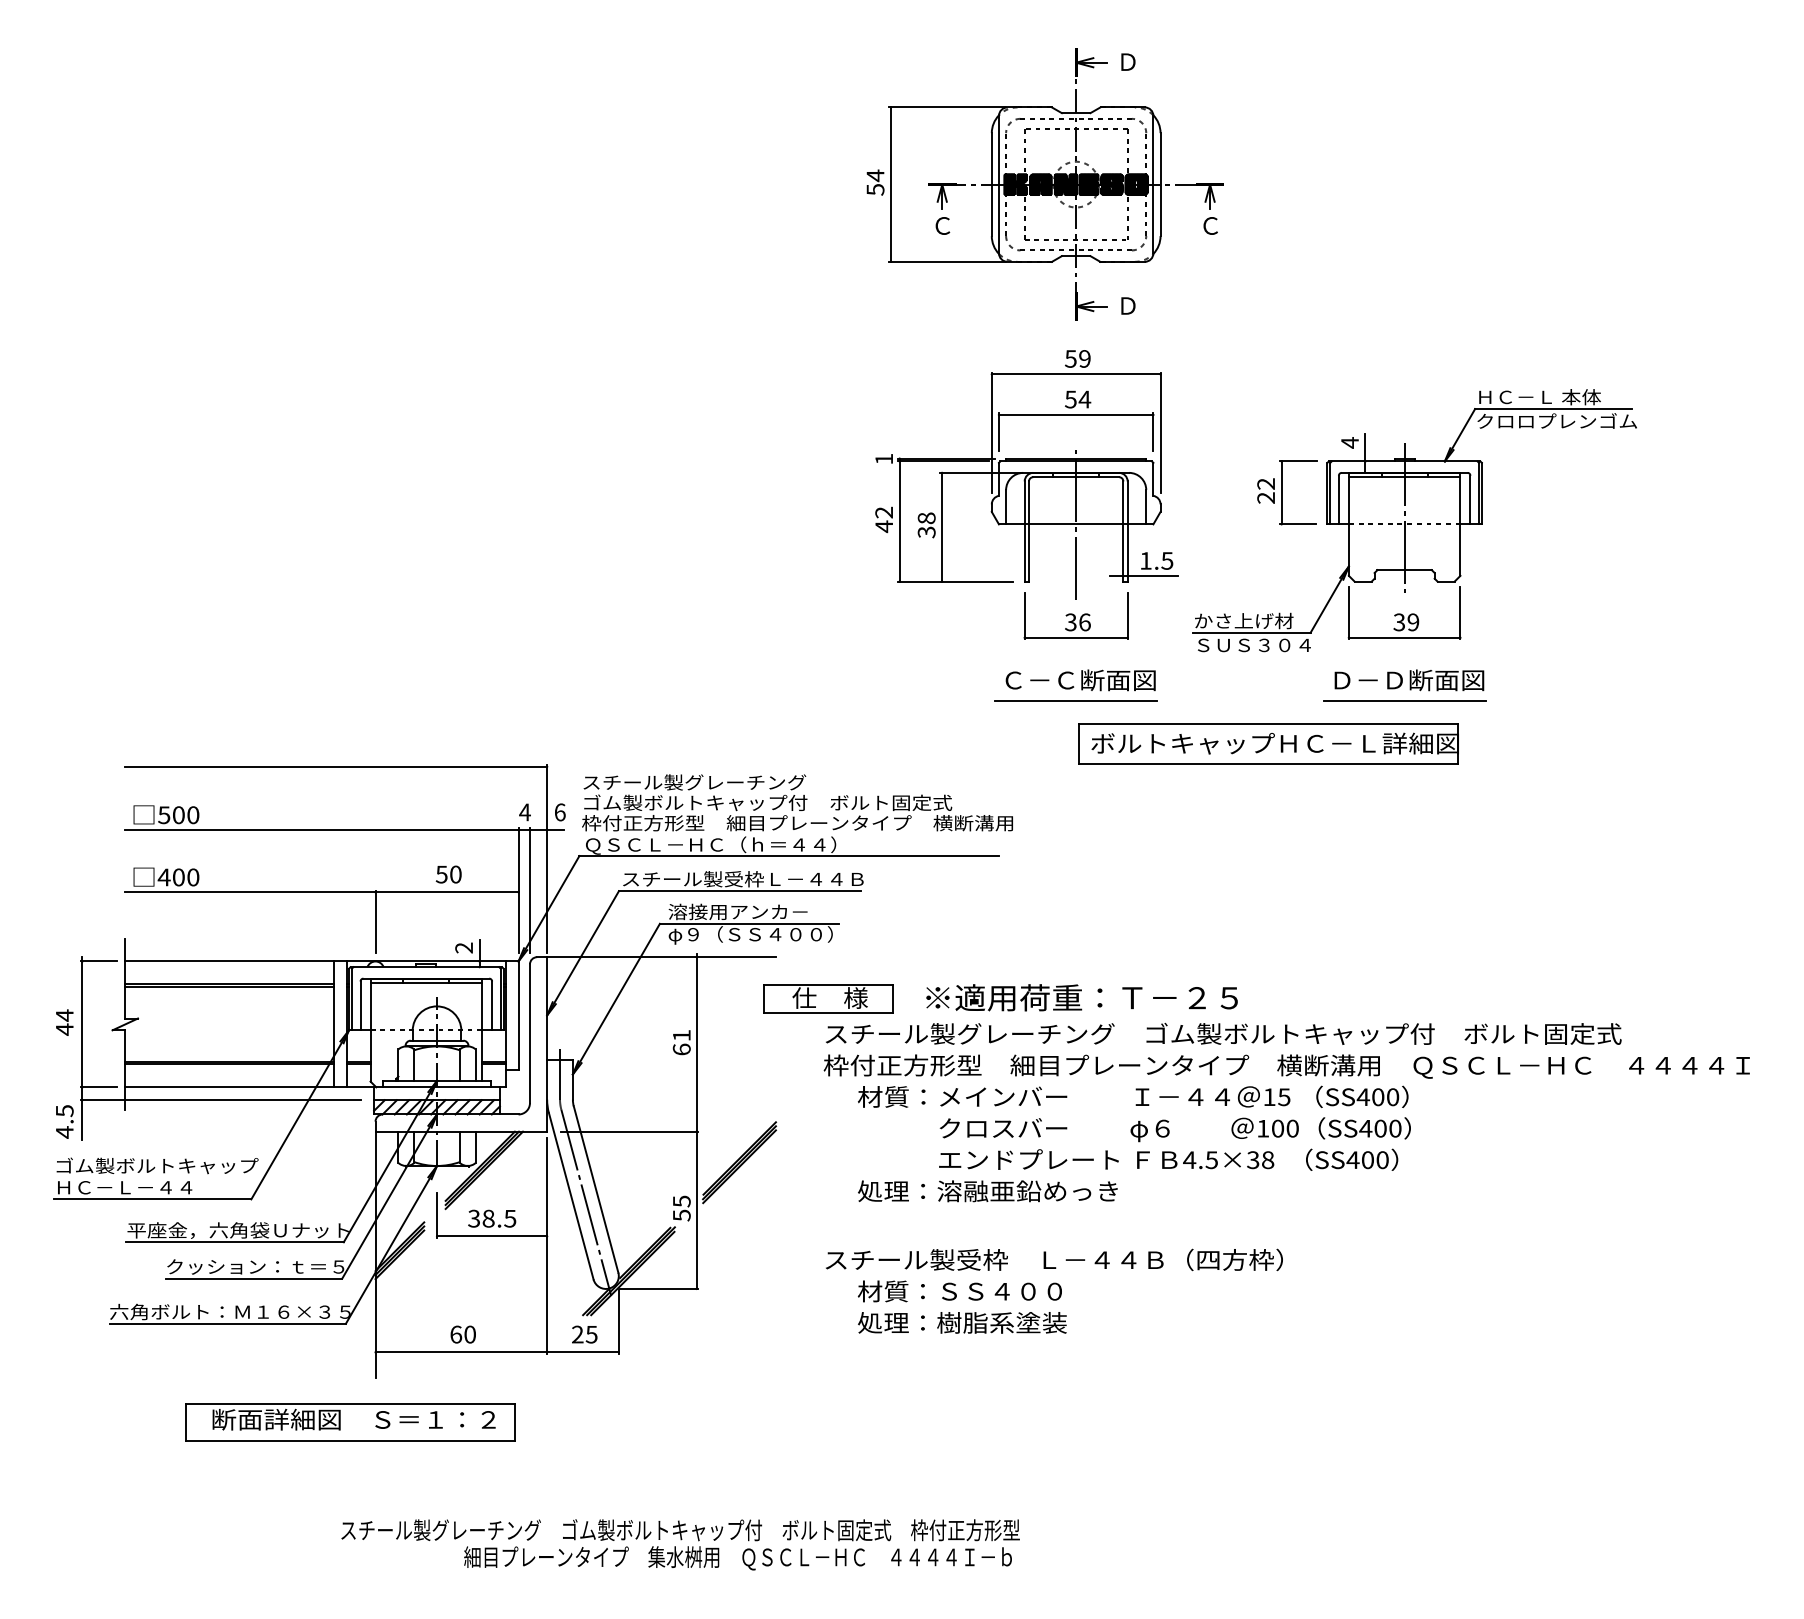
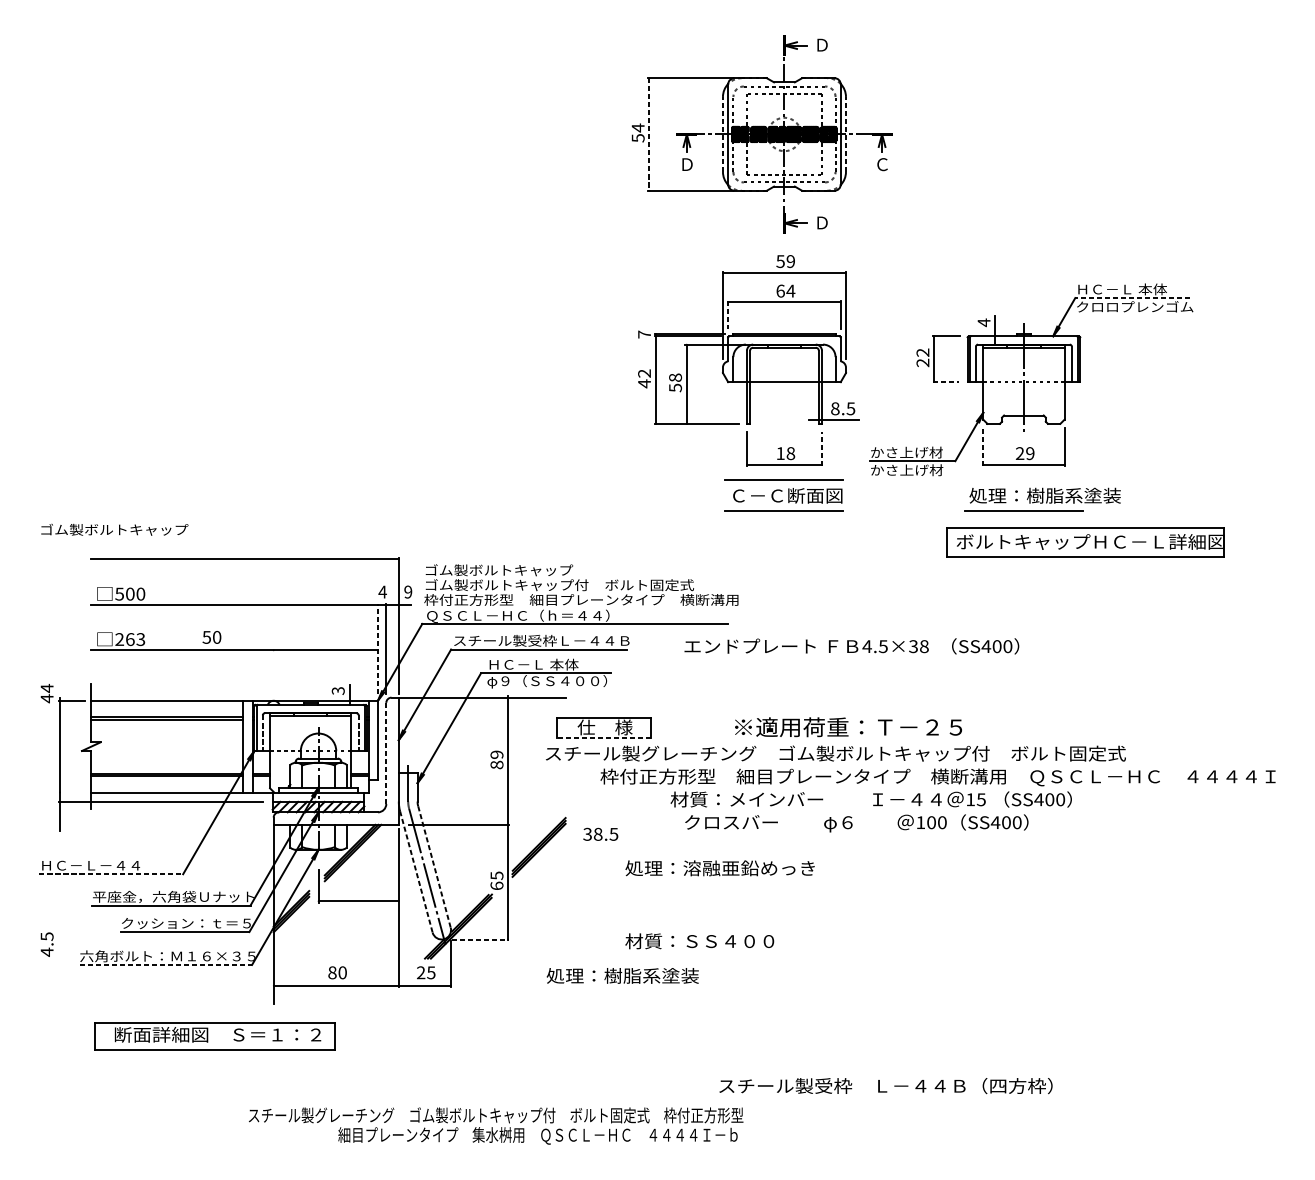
line: (991, 184) -> (722, 134), solid -> dashed
line: (1160, 184) -> (845, 134), solid -> dashed
line: (890, 185) -> (649, 135), solid -> dashed
text: (942, 225) -> (687, 164), Ｃ -> Ｄ
text: (1070, 399) -> (780, 291), 54 -> 64
line: (1553, 409) -> (1132, 298), solid -> dashed
line: (998, 432) -> (727, 315), solid -> dashed
text: (883, 458) -> (644, 334), 1 -> 7
line: (1076, 521) -> (784, 380), removed
line: (1298, 524) -> (946, 382), solid -> dashed
text: (926, 531) -> (675, 387), 38 -> 58
text: (1145, 560) -> (835, 408), 1.5 -> 8.5
line: (1348, 612) -> (982, 446), solid -> dashed
line: (1127, 615) -> (821, 448), solid -> dashed
text: (1077, 622) -> (785, 453), 36 -> 18
text: (1399, 622) -> (1020, 453), 39 -> 29
text: (1252, 645) -> (913, 470), ＳＵＳ３０４ -> かさ上げ材
line: (1075, 658) -> (783, 479), added
text: (1433, 680) -> (1044, 495), Ｄ－Ｄ断面図 -> 処理：樹脂系塗装
part: (1268, 743) -> (1085, 541), moved
text: (694, 782) -> (506, 570), スチール製グレーチング -> ゴム製ボルトキャップ
text: (559, 812) -> (407, 592), 6 -> 9
text: (448, 874) -> (211, 637), moved
text: (178, 877) -> (130, 639), 400 -> 263
line: (518, 889) -> (377, 648), solid -> dashed
text: (737, 911) -> (537, 664), 溶接用アンカ－ -> ＨＣ－Ｌ 本体
line: (375, 921) -> (273, 671), removed
text: (464, 947) -> (338, 690), 2 -> 3
text: (1081, 997) -> (848, 727), moved
line: (360, 1006) -> (262, 733), solid -> dashed
line: (492, 1006) -> (358, 733), solid -> dashed
line: (828, 1013) -> (603, 738), solid -> dashed
text: (64, 1022) -> (46, 693), moved
line: (530, 1033) -> (386, 753), solid -> dashed
text: (1223, 1033) -> (835, 753), moved
text: (681, 1042) -> (496, 759), 61 -> 89
line: (98, 1087) -> (71, 792), removed
text: (1133, 1096) -> (871, 799), moved
text: (64, 1121) -> (46, 944), moved
text: (1168, 1159) -> (851, 646), moved
text: (157, 1165) -> (114, 529), moved
line: (596, 1190) -> (434, 867), solid -> dashed
line: (571, 1196) -> (416, 872), solid -> dashed
line: (152, 1199) -> (111, 874), solid -> dashed
text: (681, 1215) -> (496, 885), 55 -> 65
text: (492, 1218) -> (601, 834), moved
text: (1054, 1259) -> (886, 1085), moved
line: (659, 1288) -> (480, 939), solid -> dashed
text: (962, 1322) -> (622, 975), moved
line: (228, 1323) -> (166, 964), solid -> dashed
text: (456, 1334) -> (332, 972), 60 -> 80
part: (350, 1422) -> (215, 1036), moved

